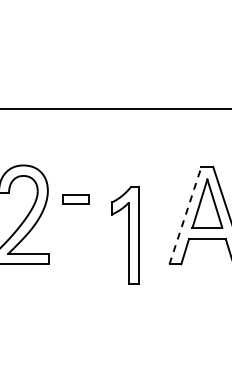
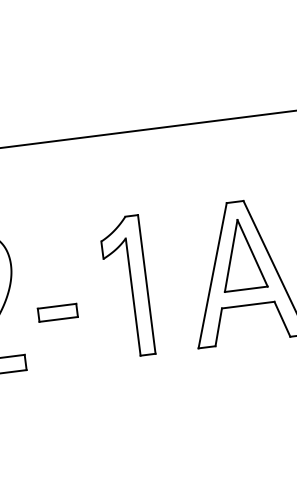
part: (75, 199) -> (57, 312), moved
line: (185, 215) -> (212, 275), dashed -> solid
part: (125, 235) -> (126, 286), moved

